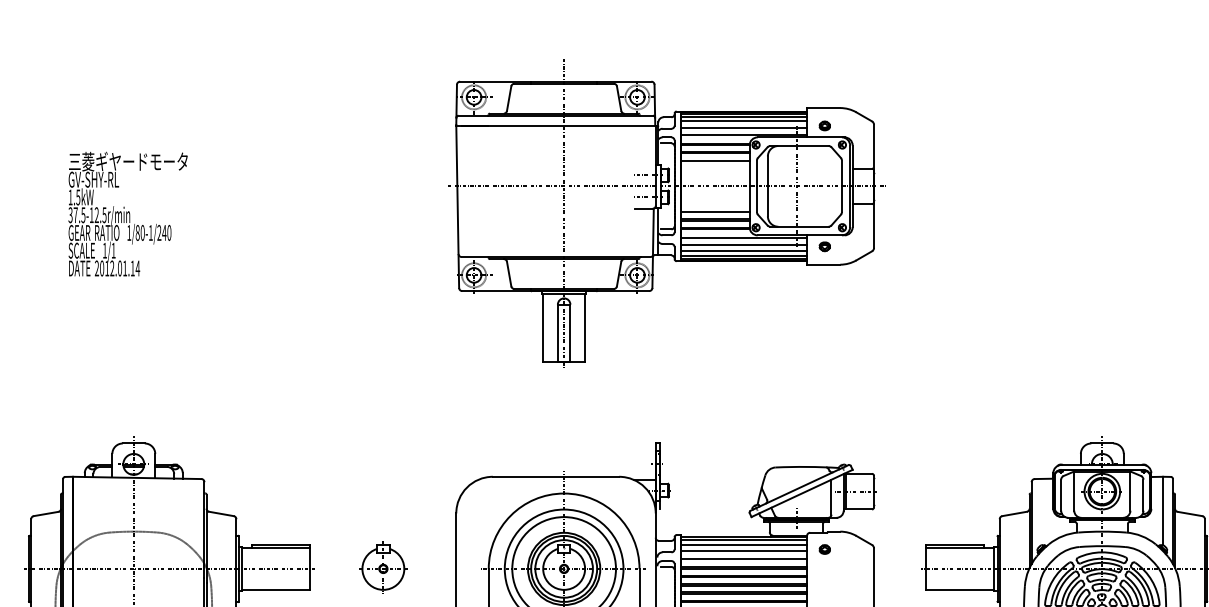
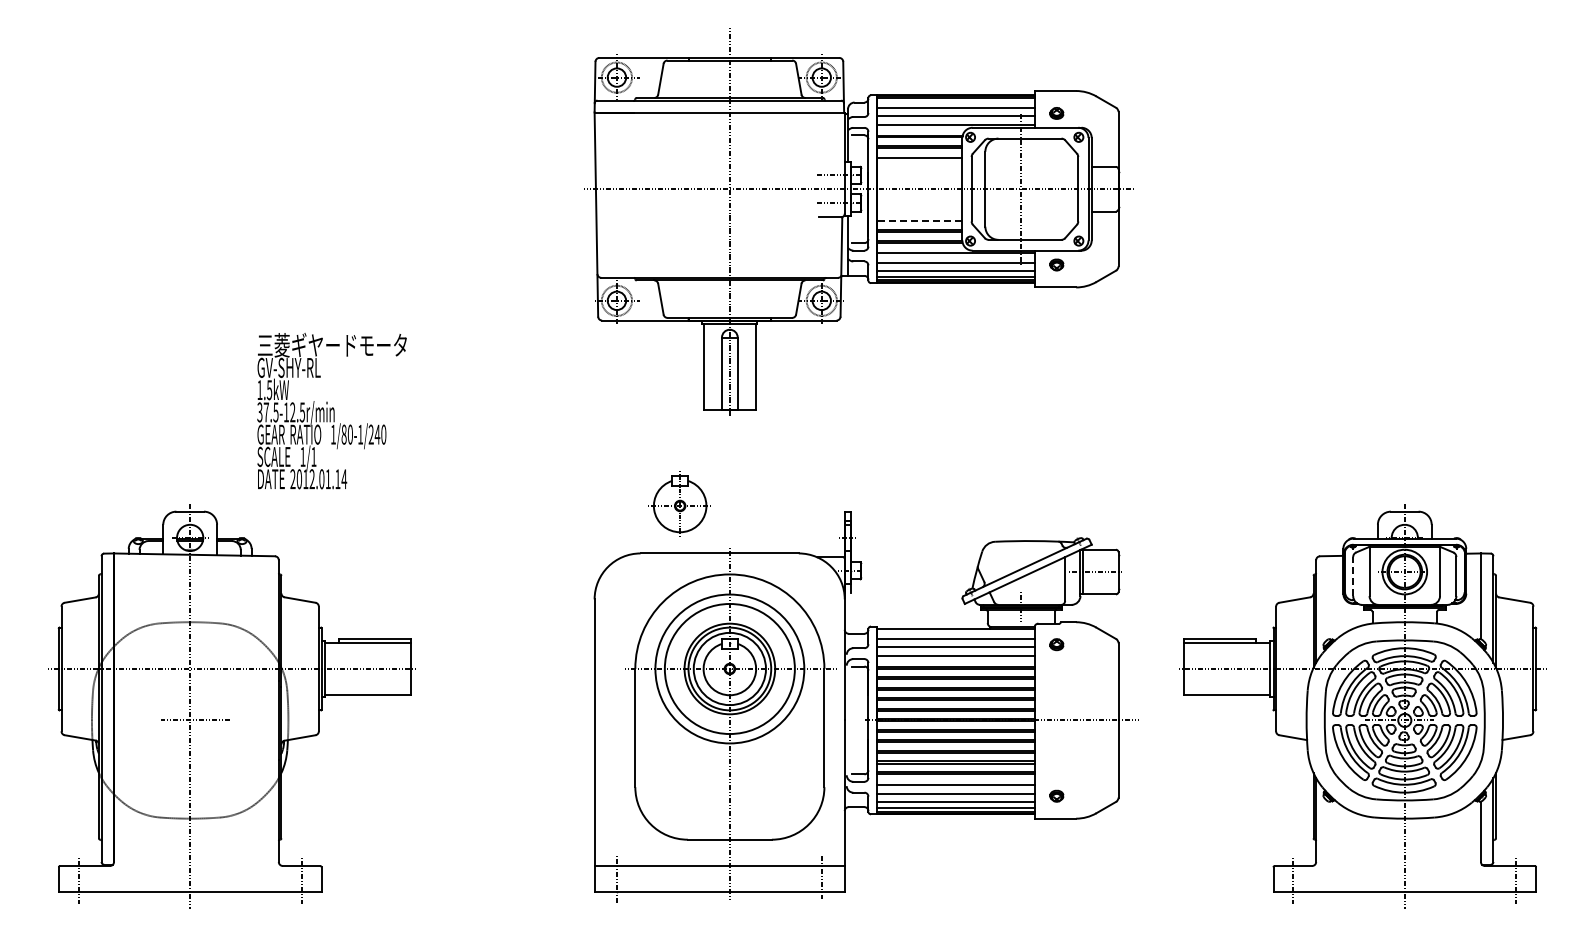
line: (744, 116) -> (955, 101), removed
line: (715, 211) -> (919, 220), solid -> dashed
text: (127, 214) -> (331, 411), moved
line: (1061, 495) -> (1353, 576), solid -> dashed
line: (744, 540) -> (955, 633), removed
part: (382, 566) -> (679, 503), moved

